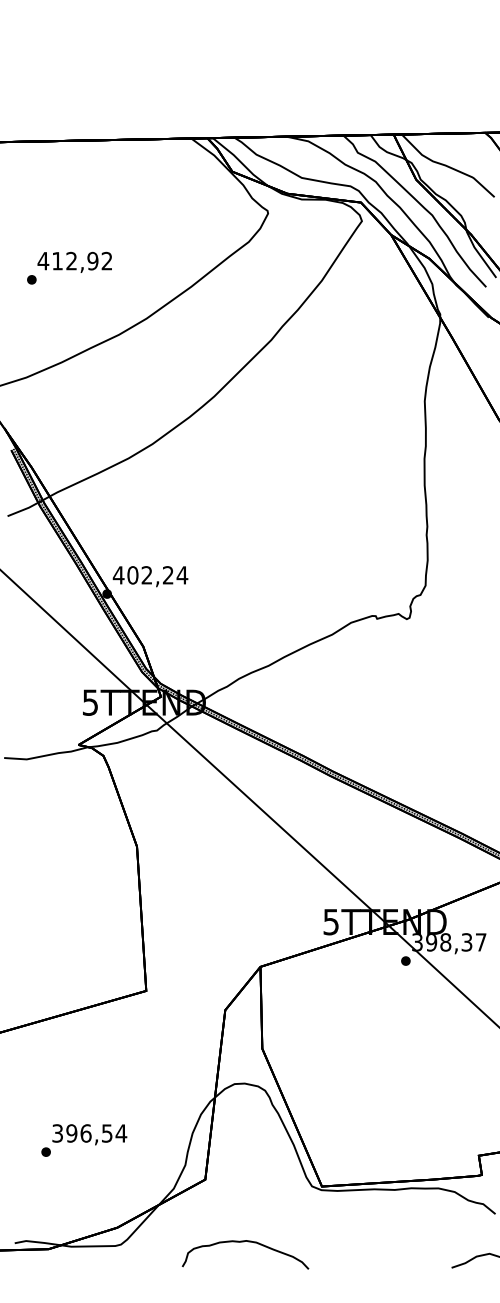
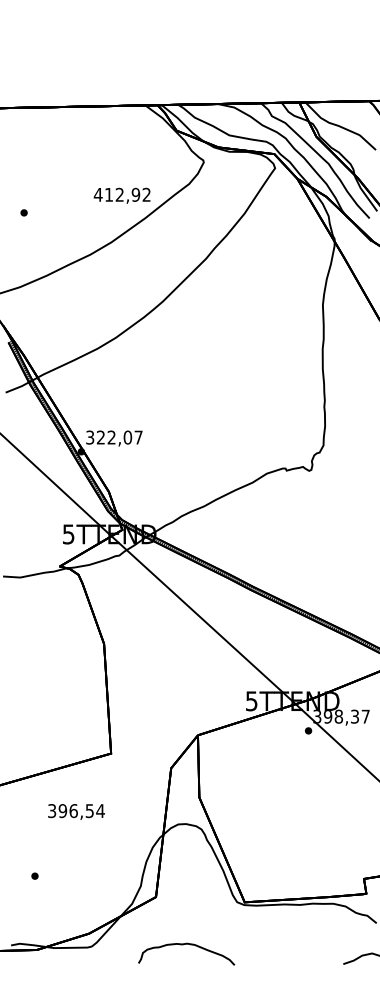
text: (74, 261) -> (121, 195), moved
text: (150, 575) -> (114, 437), 402,24 -> 322,07
text: (89, 1134) -> (76, 811), moved

